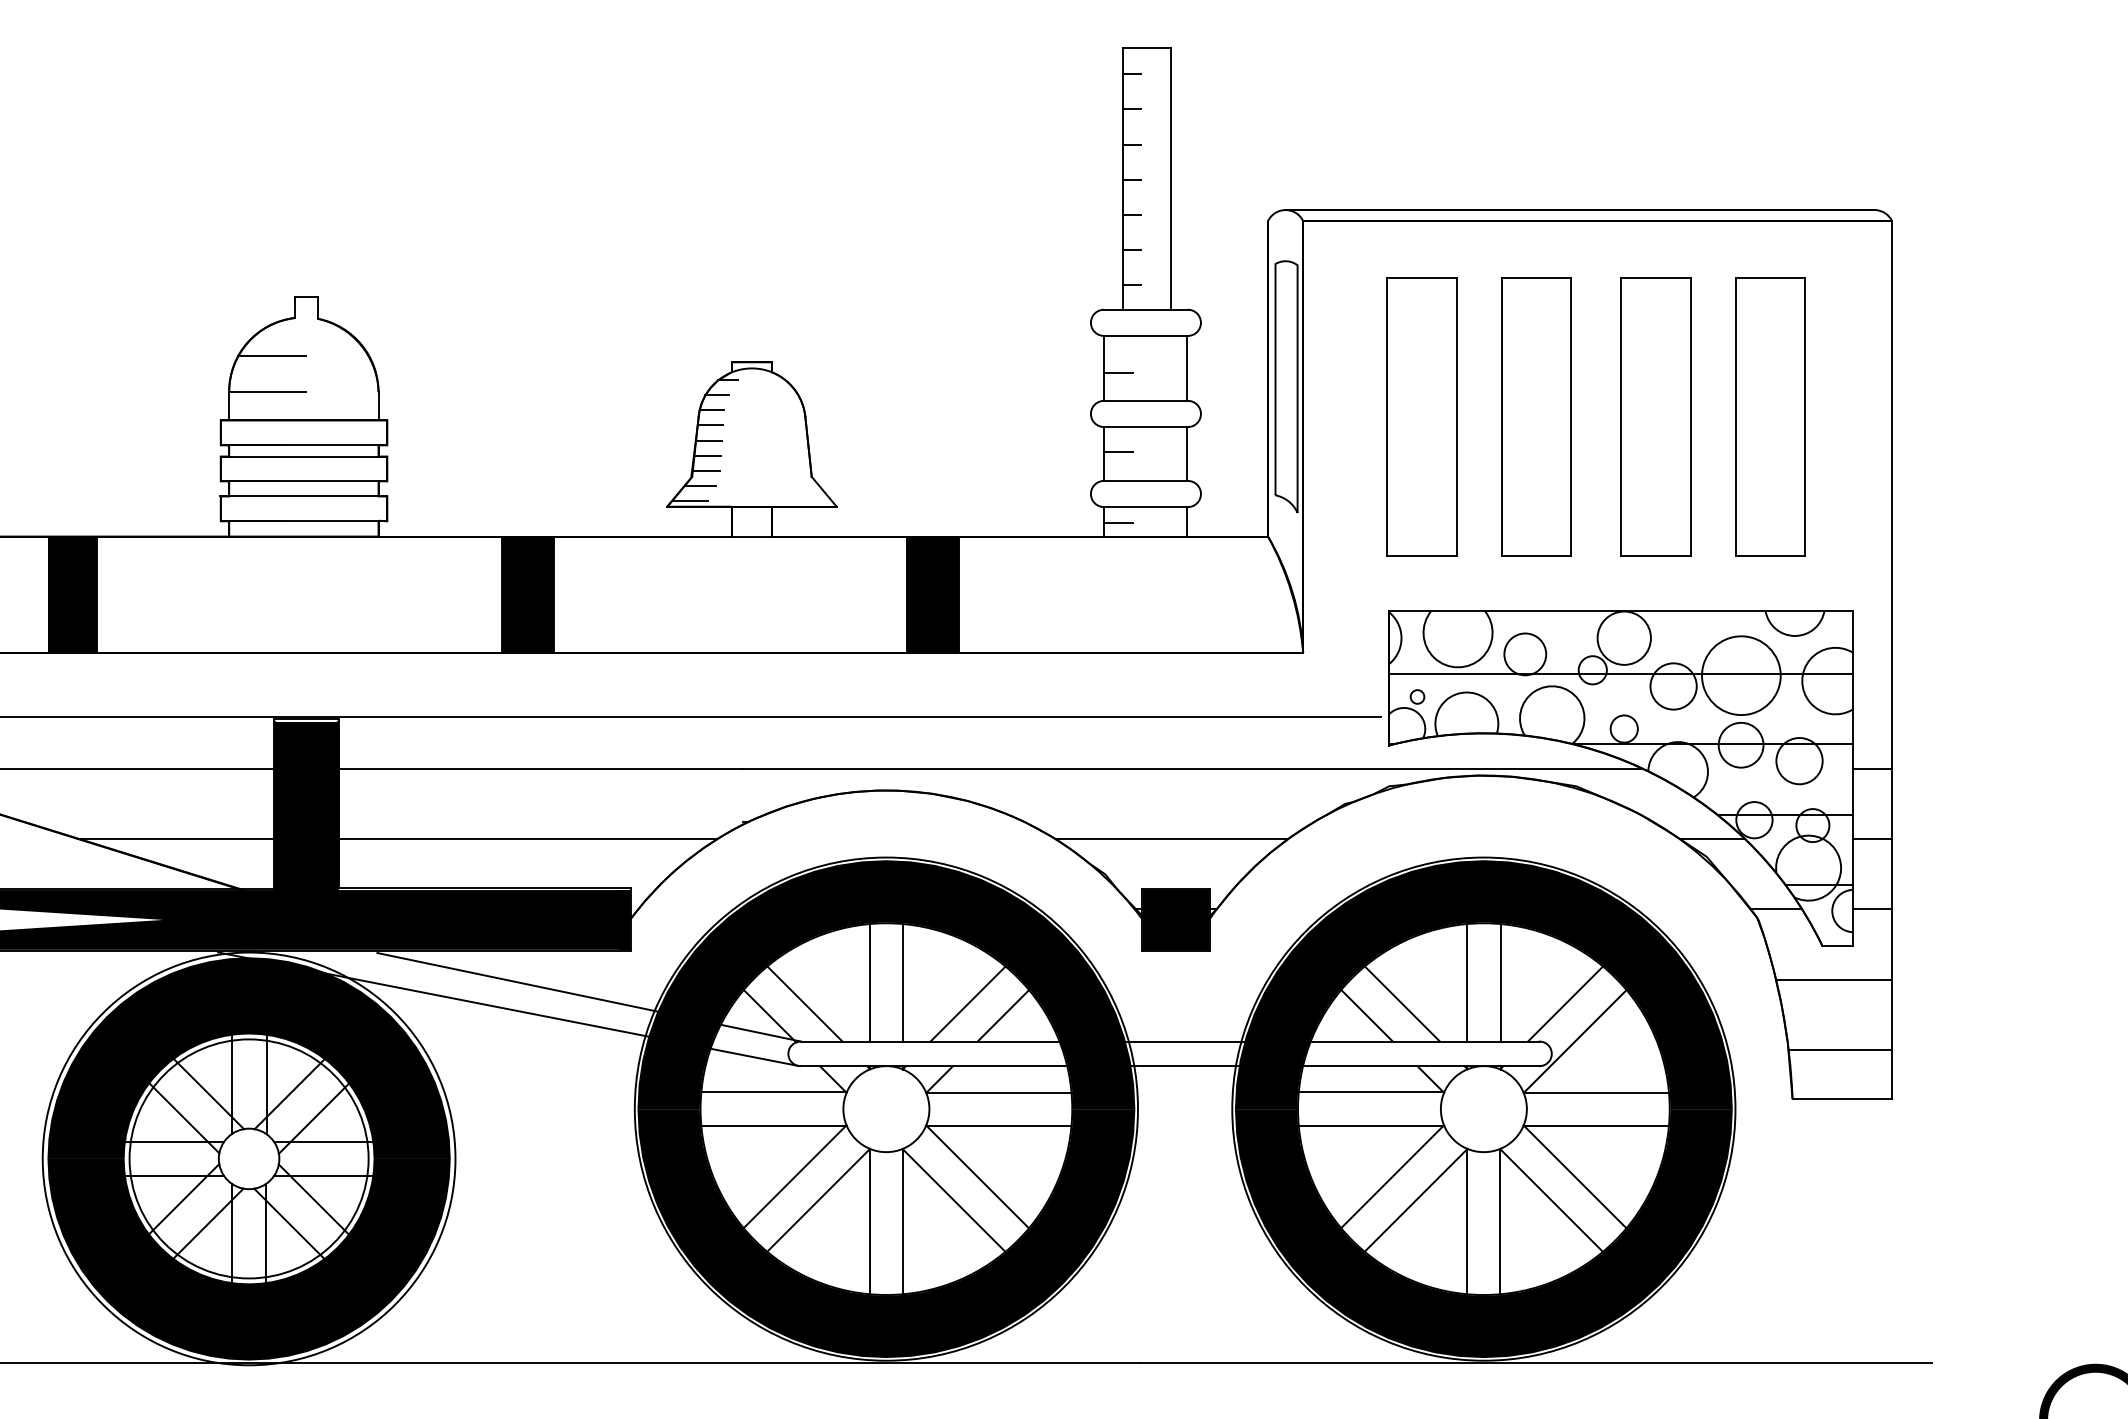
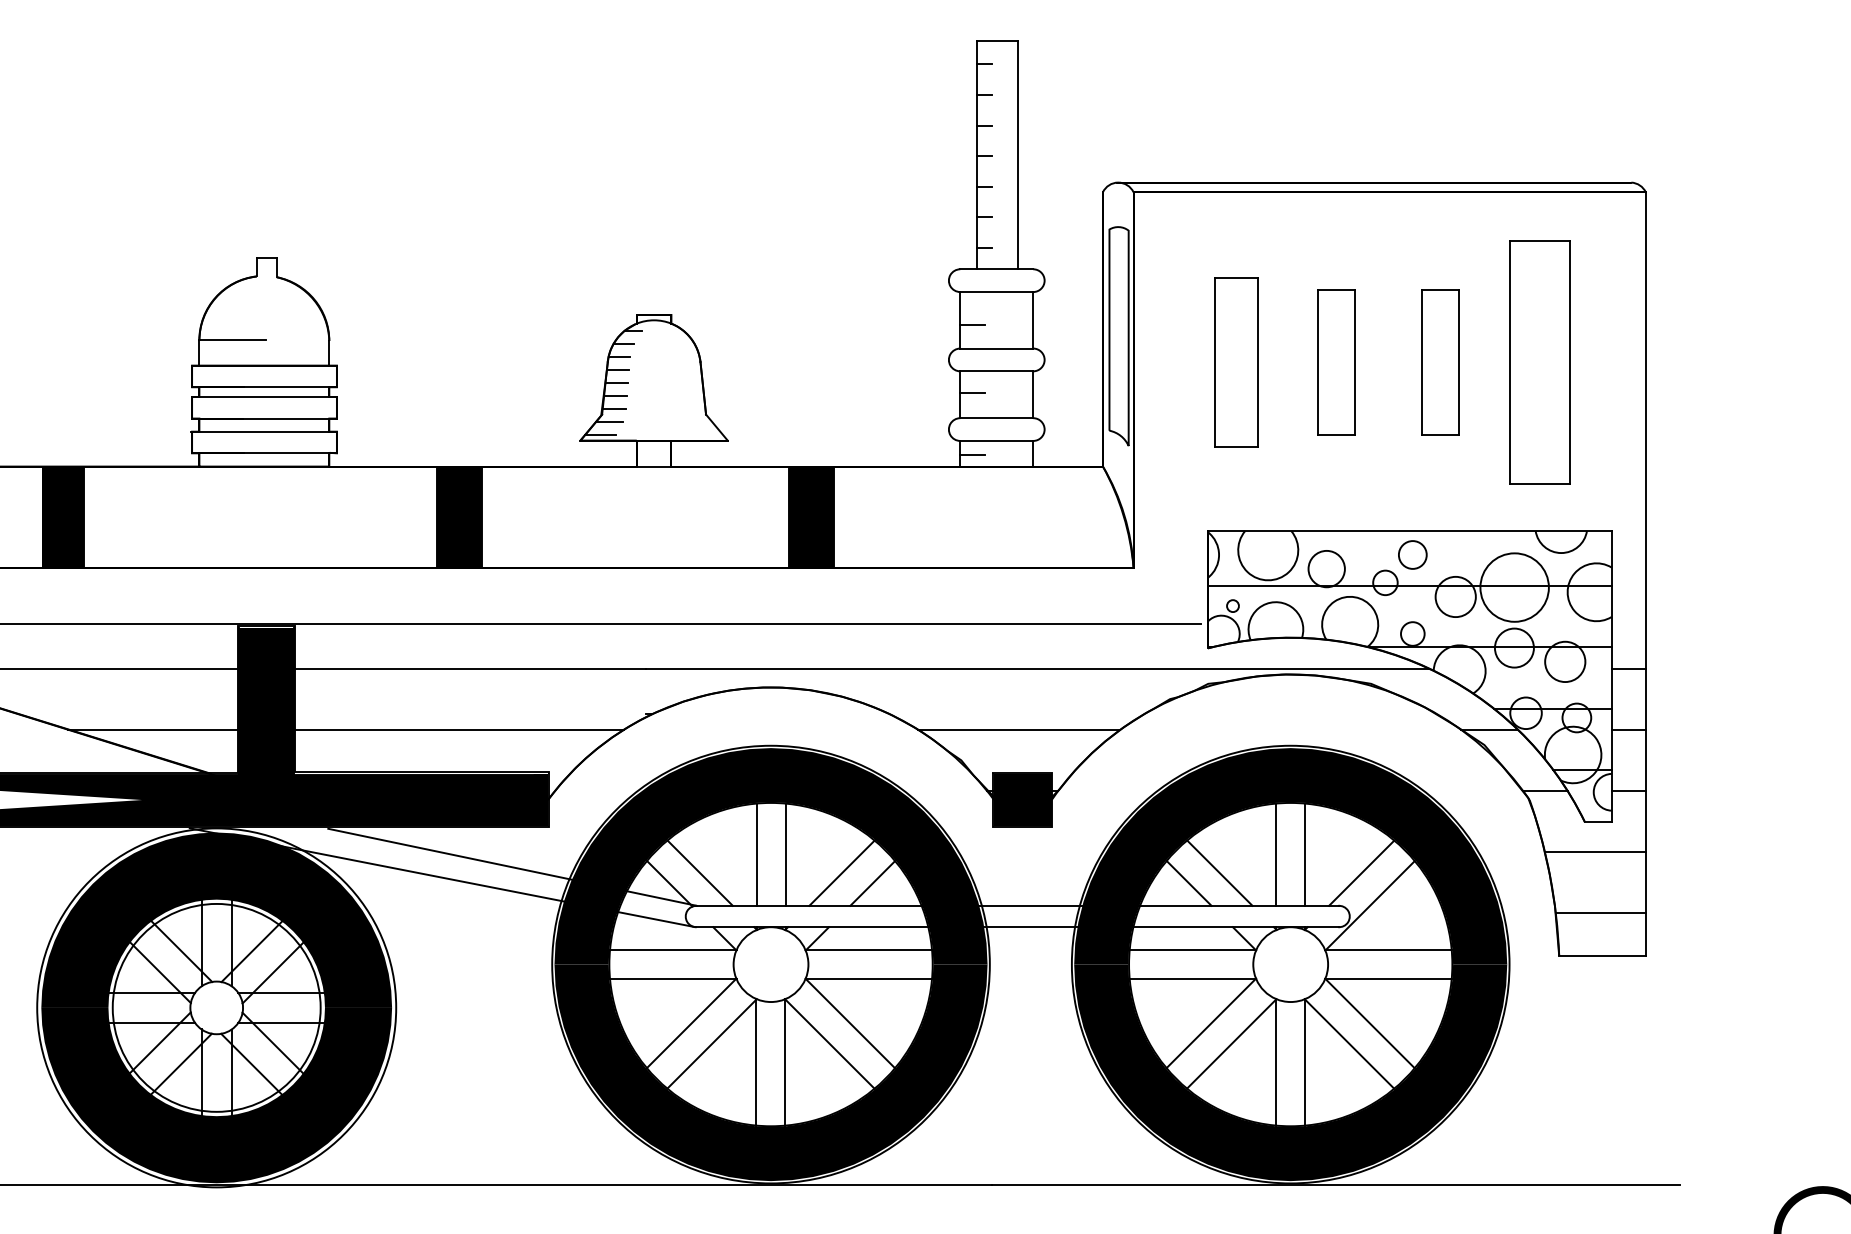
line: (271, 355) -> (236, 309), removed
part: (1421, 416) -> (1236, 362), size x0.7
part: (1536, 416) -> (1336, 362), size x0.6
part: (1656, 416) -> (1440, 362), size x0.6
circle: (1623, 637) -> (1412, 554), size x0.6

